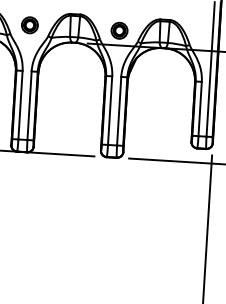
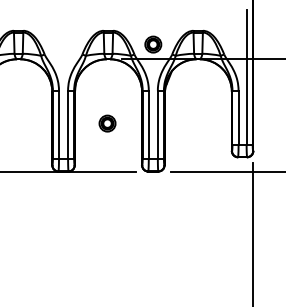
part: (29, 25) -> (107, 123), moved

